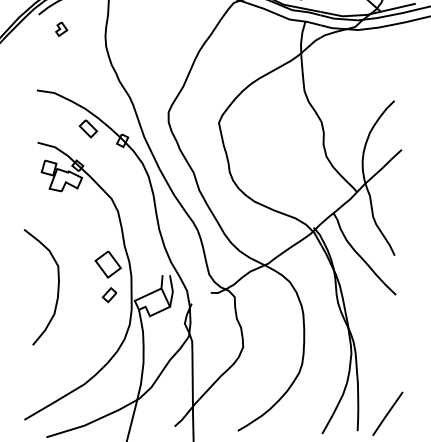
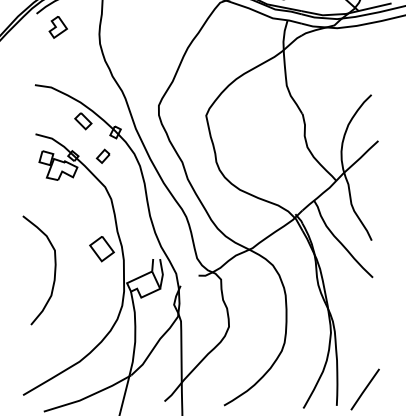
part: (61, 29) -> (58, 27), size x1.67
part: (108, 295) -> (102, 156), moved

